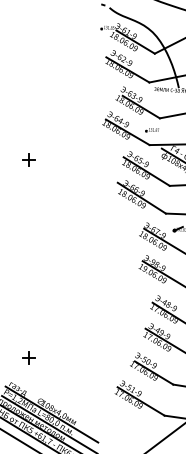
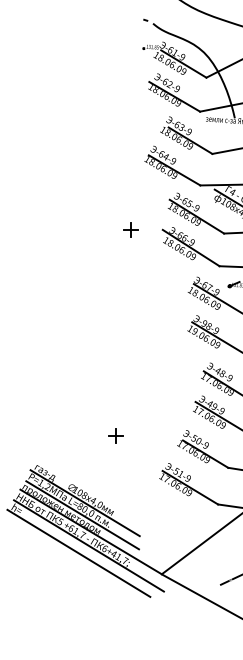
part: (152, 129) -> (203, 167), removed
part: (28, 159) -> (130, 229), moved
part: (28, 357) -> (115, 435), moved

